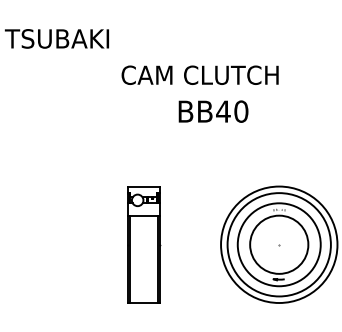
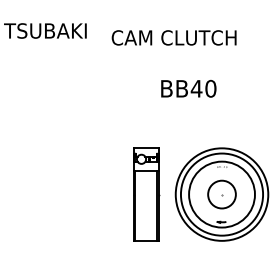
text: (199, 74) -> (173, 37), moved
text: (213, 111) -> (188, 88), moved
part: (143, 244) -> (146, 194), moved
circle: (278, 244) -> (221, 194), size x0.6

